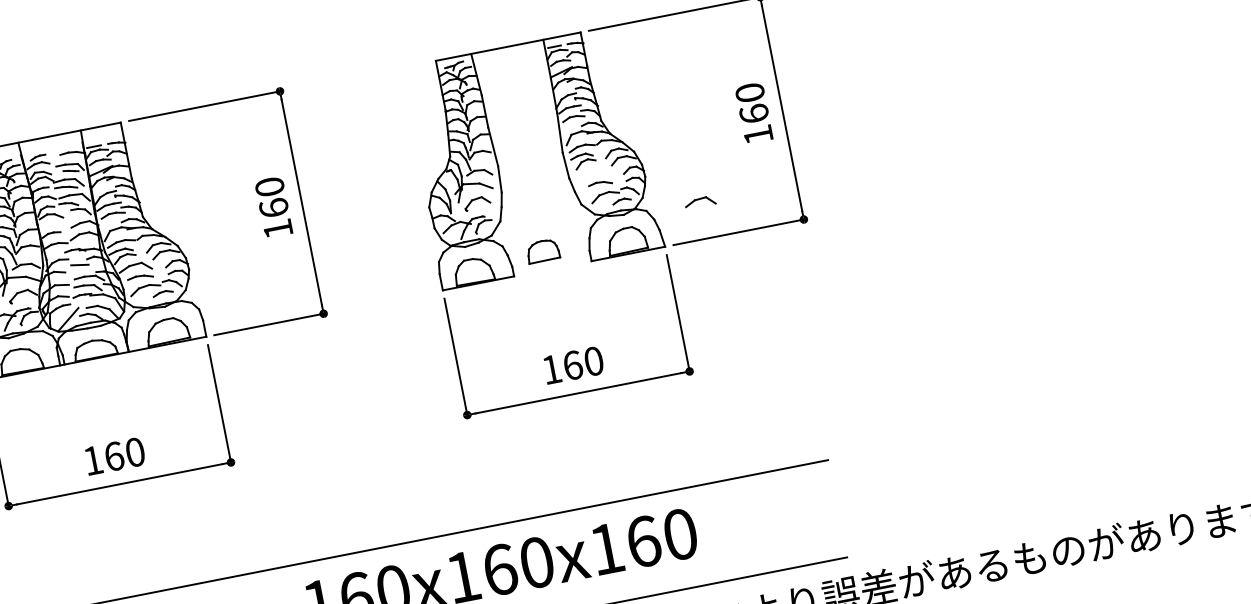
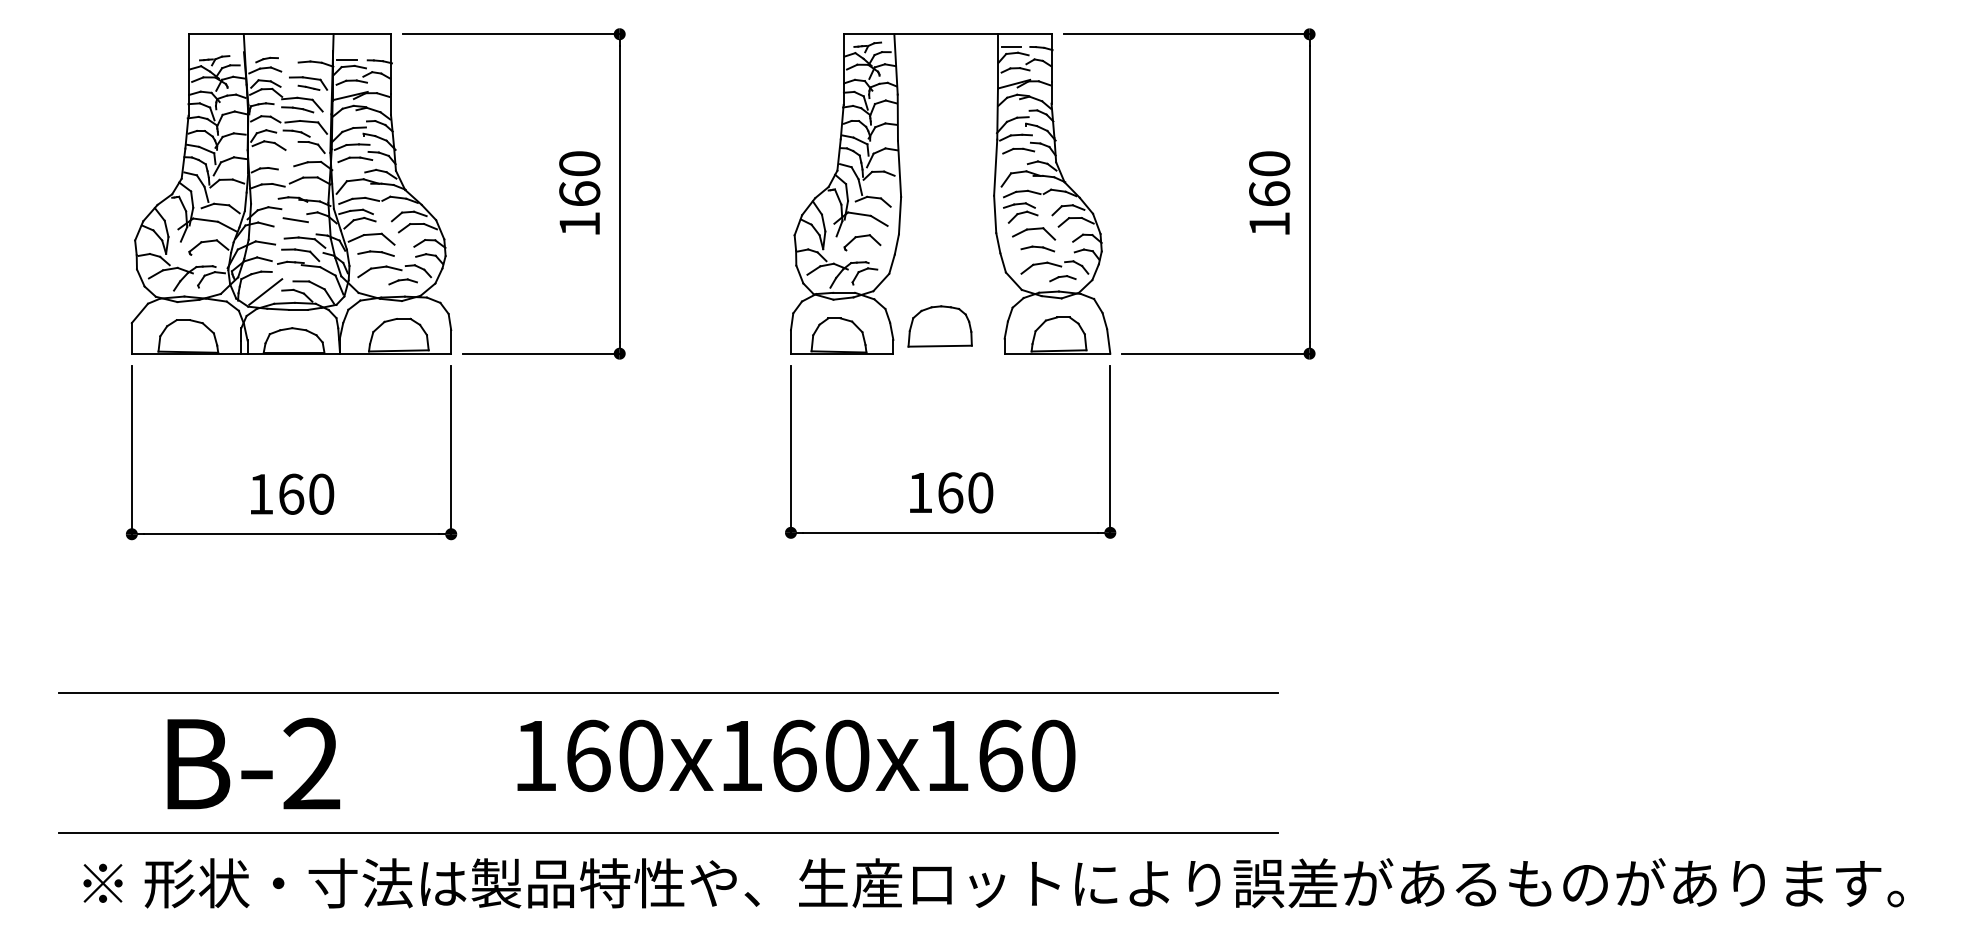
part: (700, 202) -> (1034, 233), moved
part: (542, 251) -> (939, 326), size x1.43

